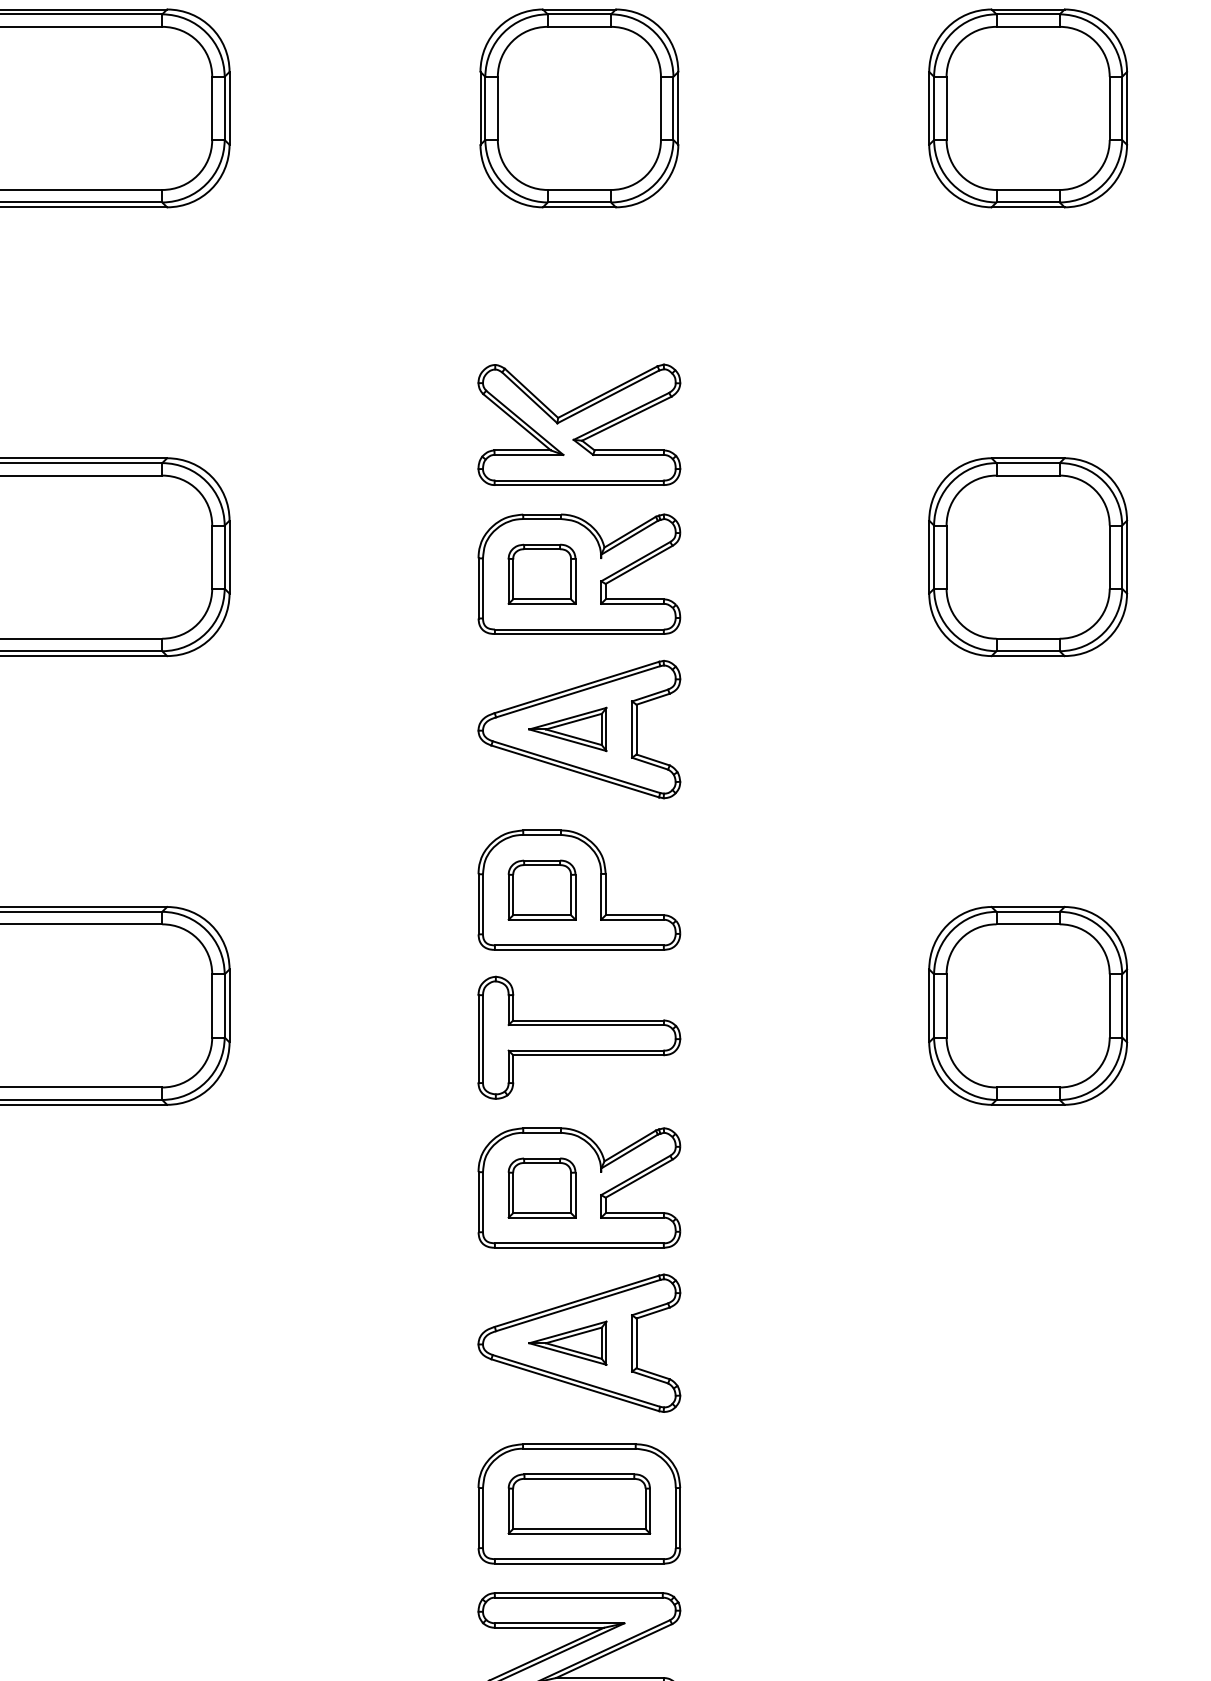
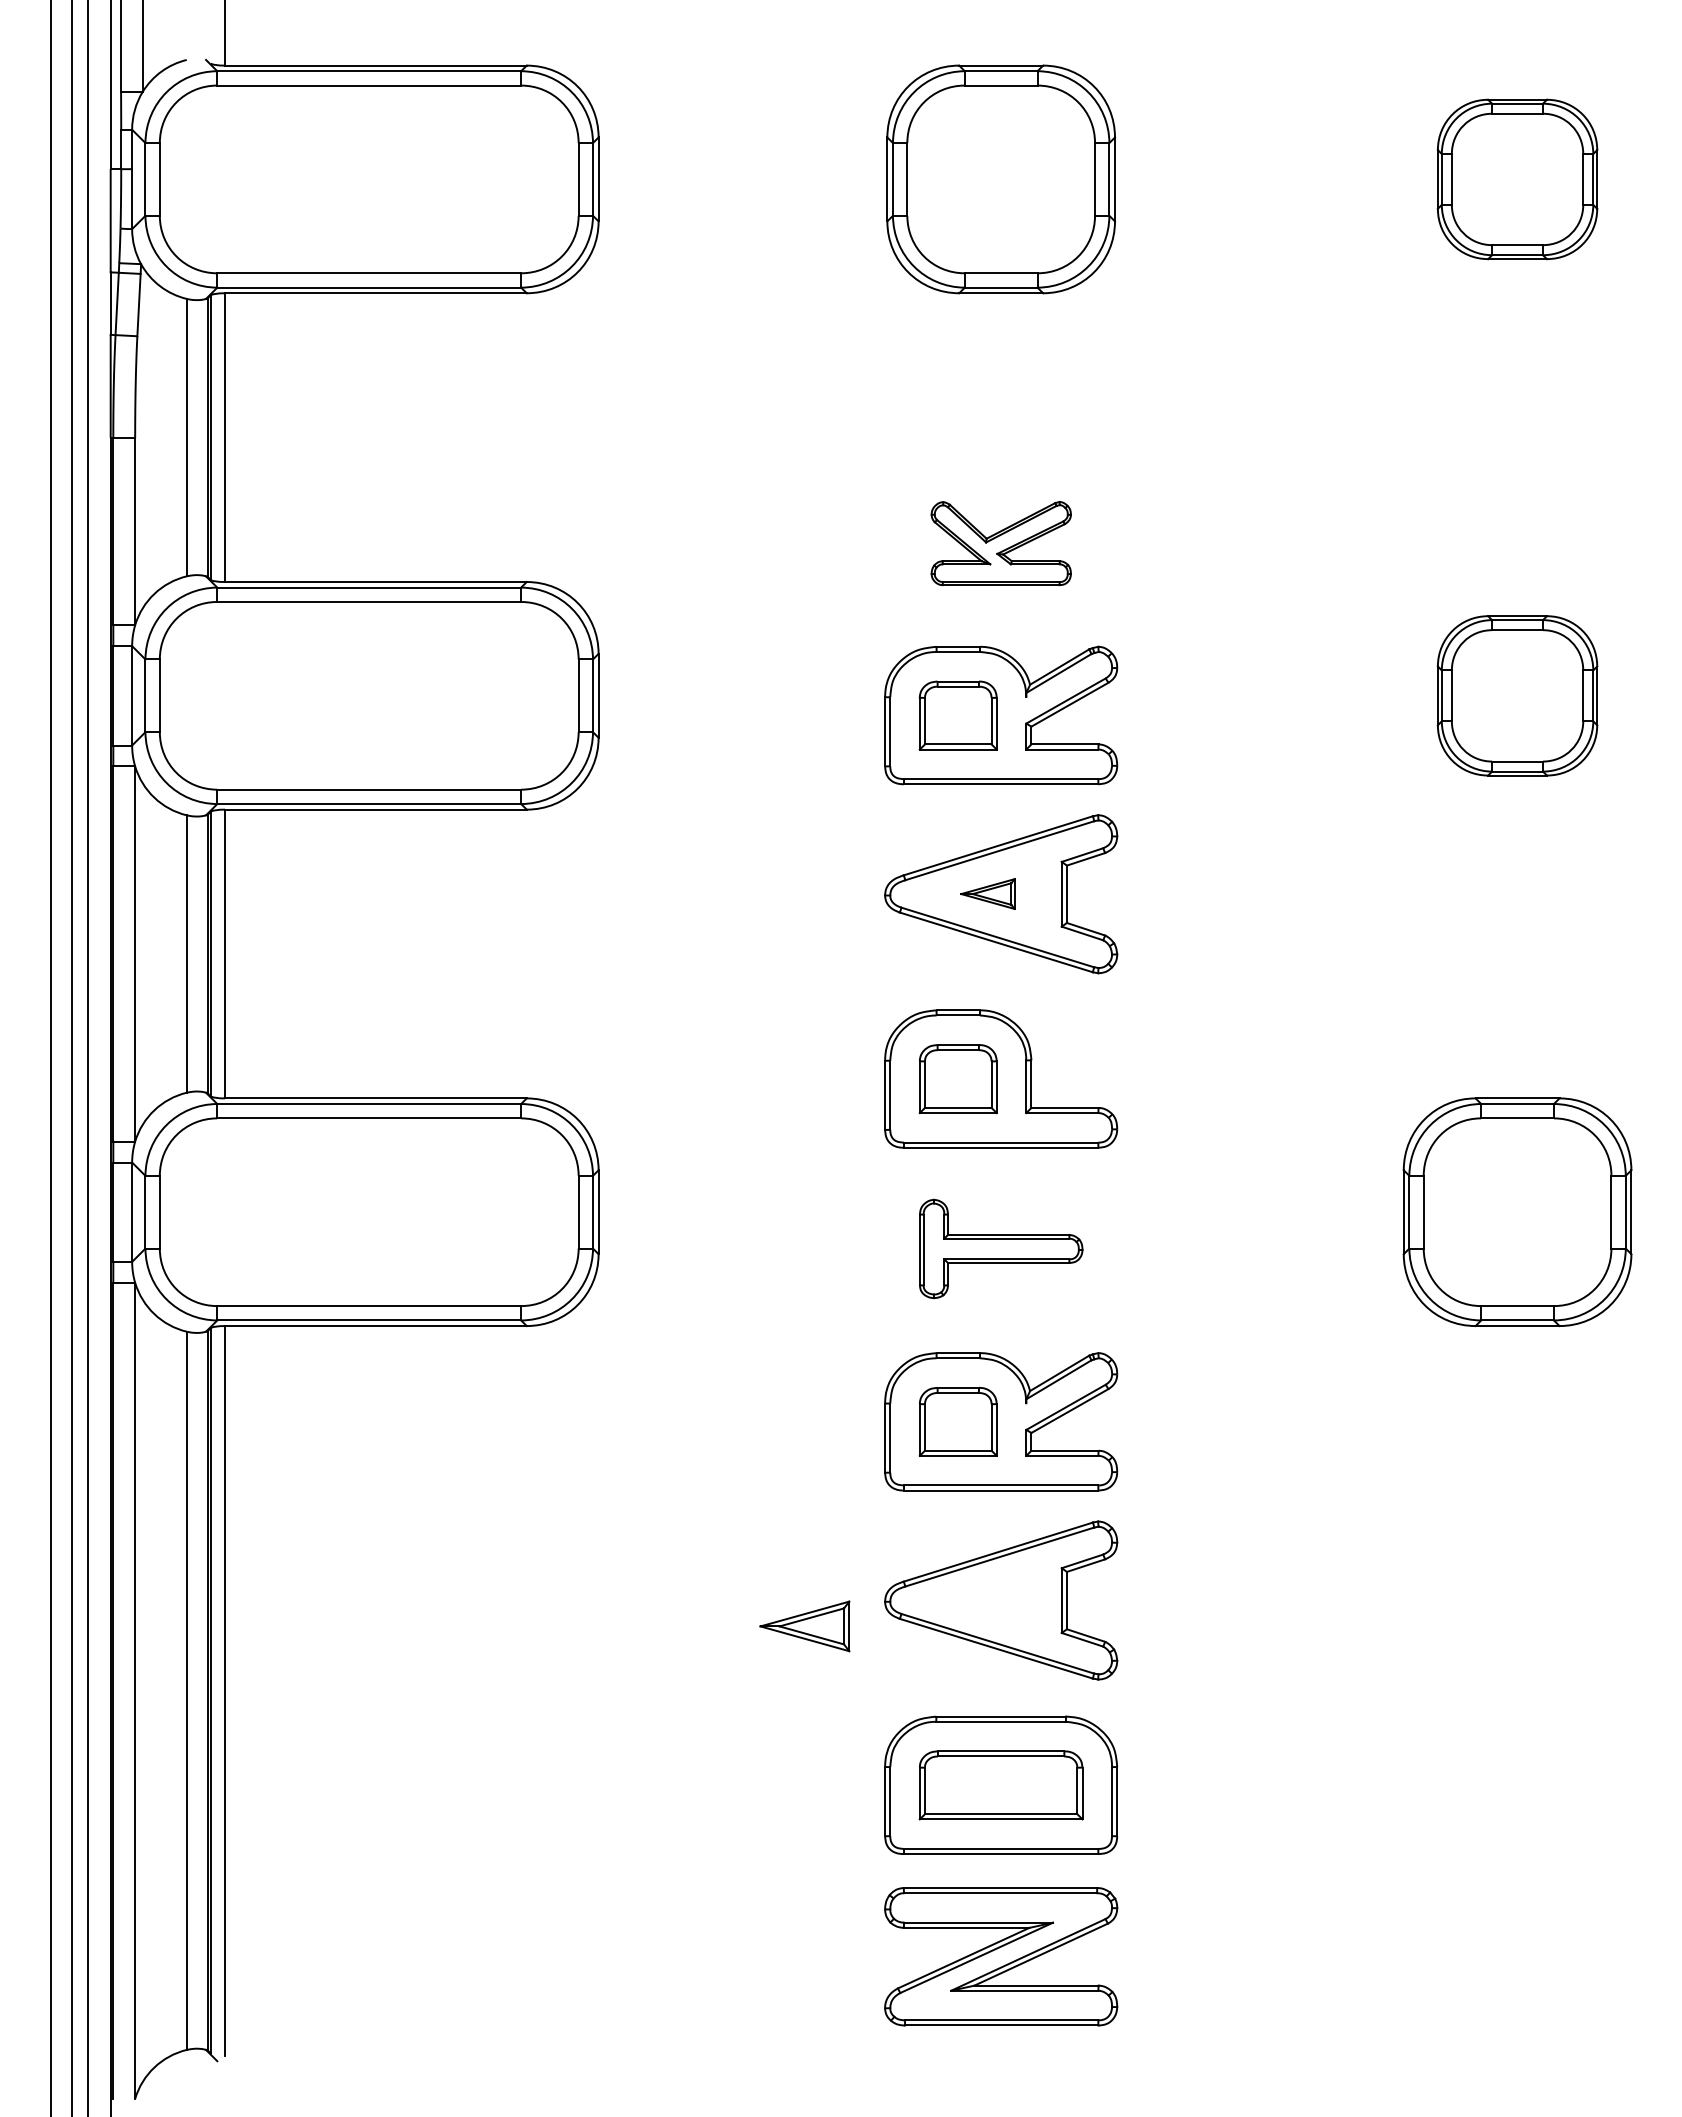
part: (1028, 108) -> (1517, 179), size x0.7
part: (579, 424) -> (1001, 543), size x0.6
part: (1028, 556) -> (1517, 695), size x0.7
part: (567, 728) -> (987, 893), size x0.6
part: (579, 1037) -> (1001, 1248), size x0.7
part: (567, 1343) -> (804, 1626), moved

